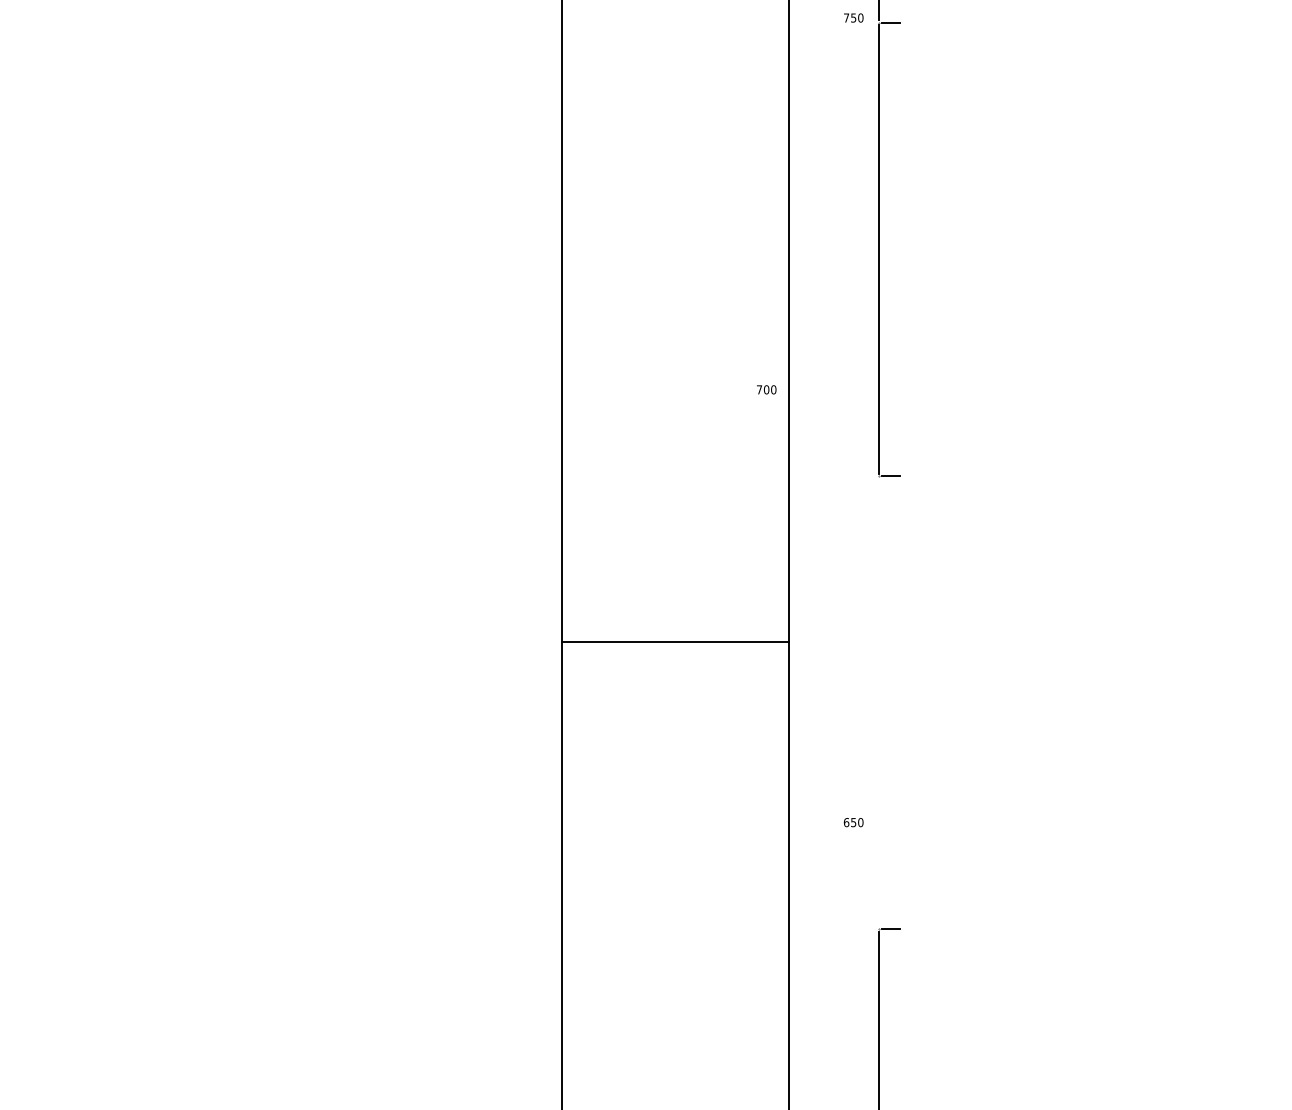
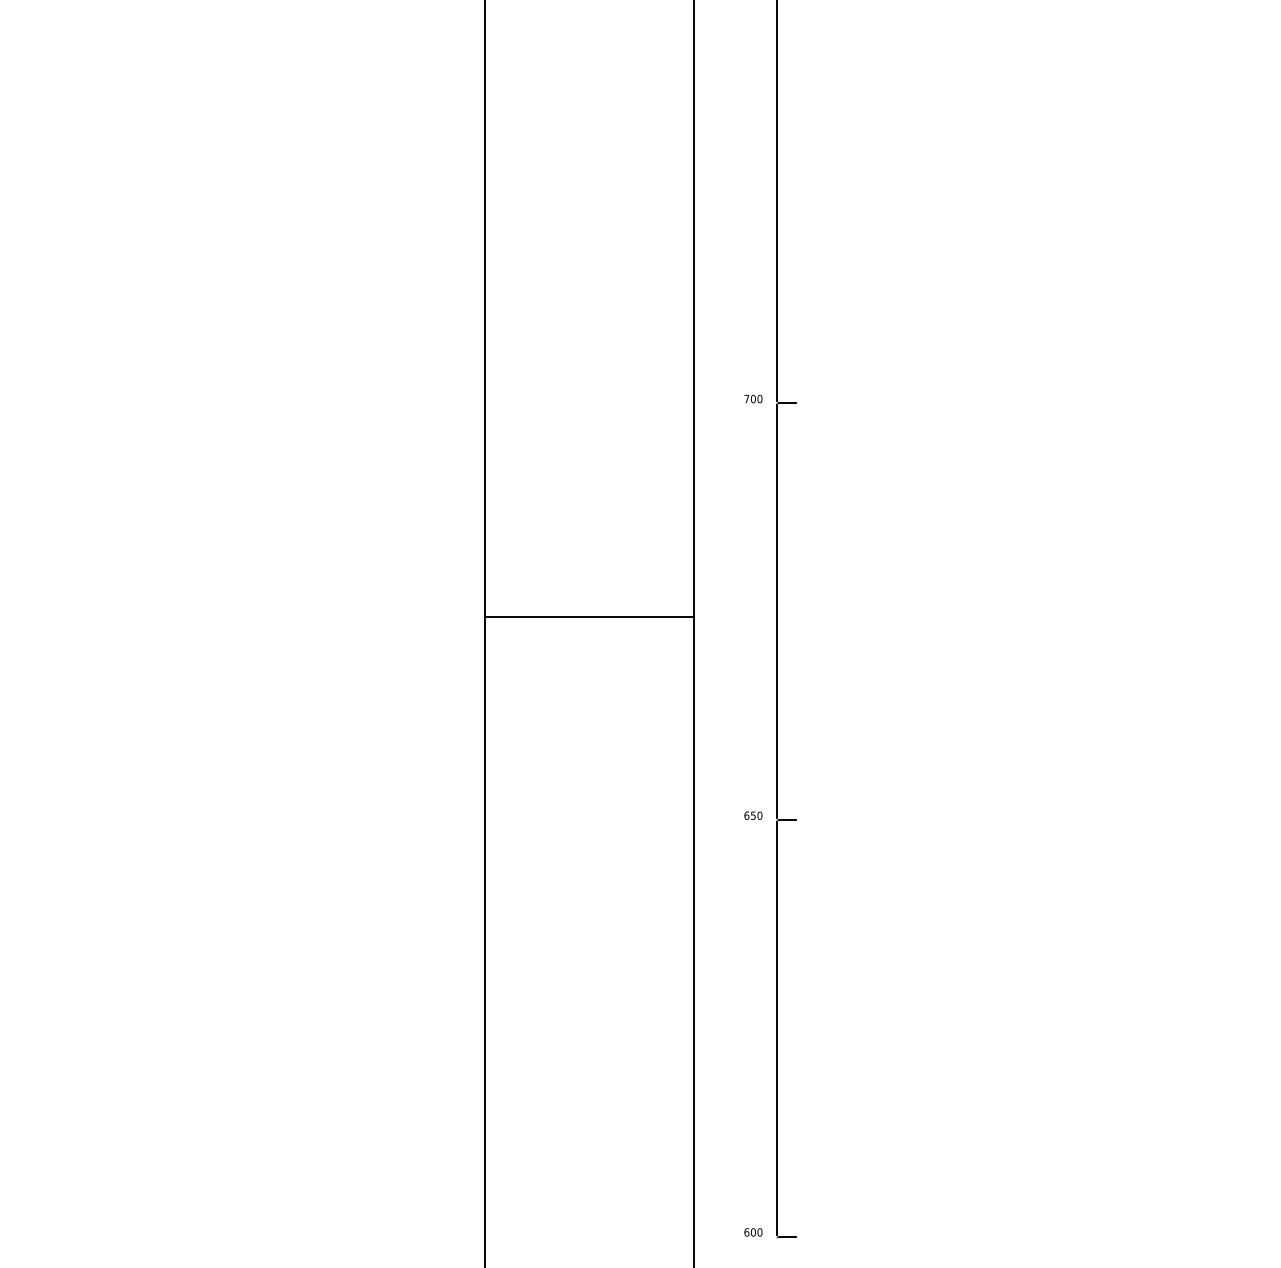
text: (766, 389) -> (753, 398), moved
line: (675, 642) -> (589, 617), moved
line: (878, 702) -> (776, 611), added
text: (853, 822) -> (753, 815), moved

